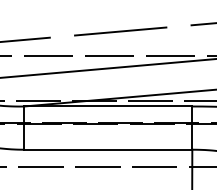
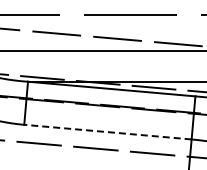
line: (107, 149) -> (107, 131), solid -> dashed

